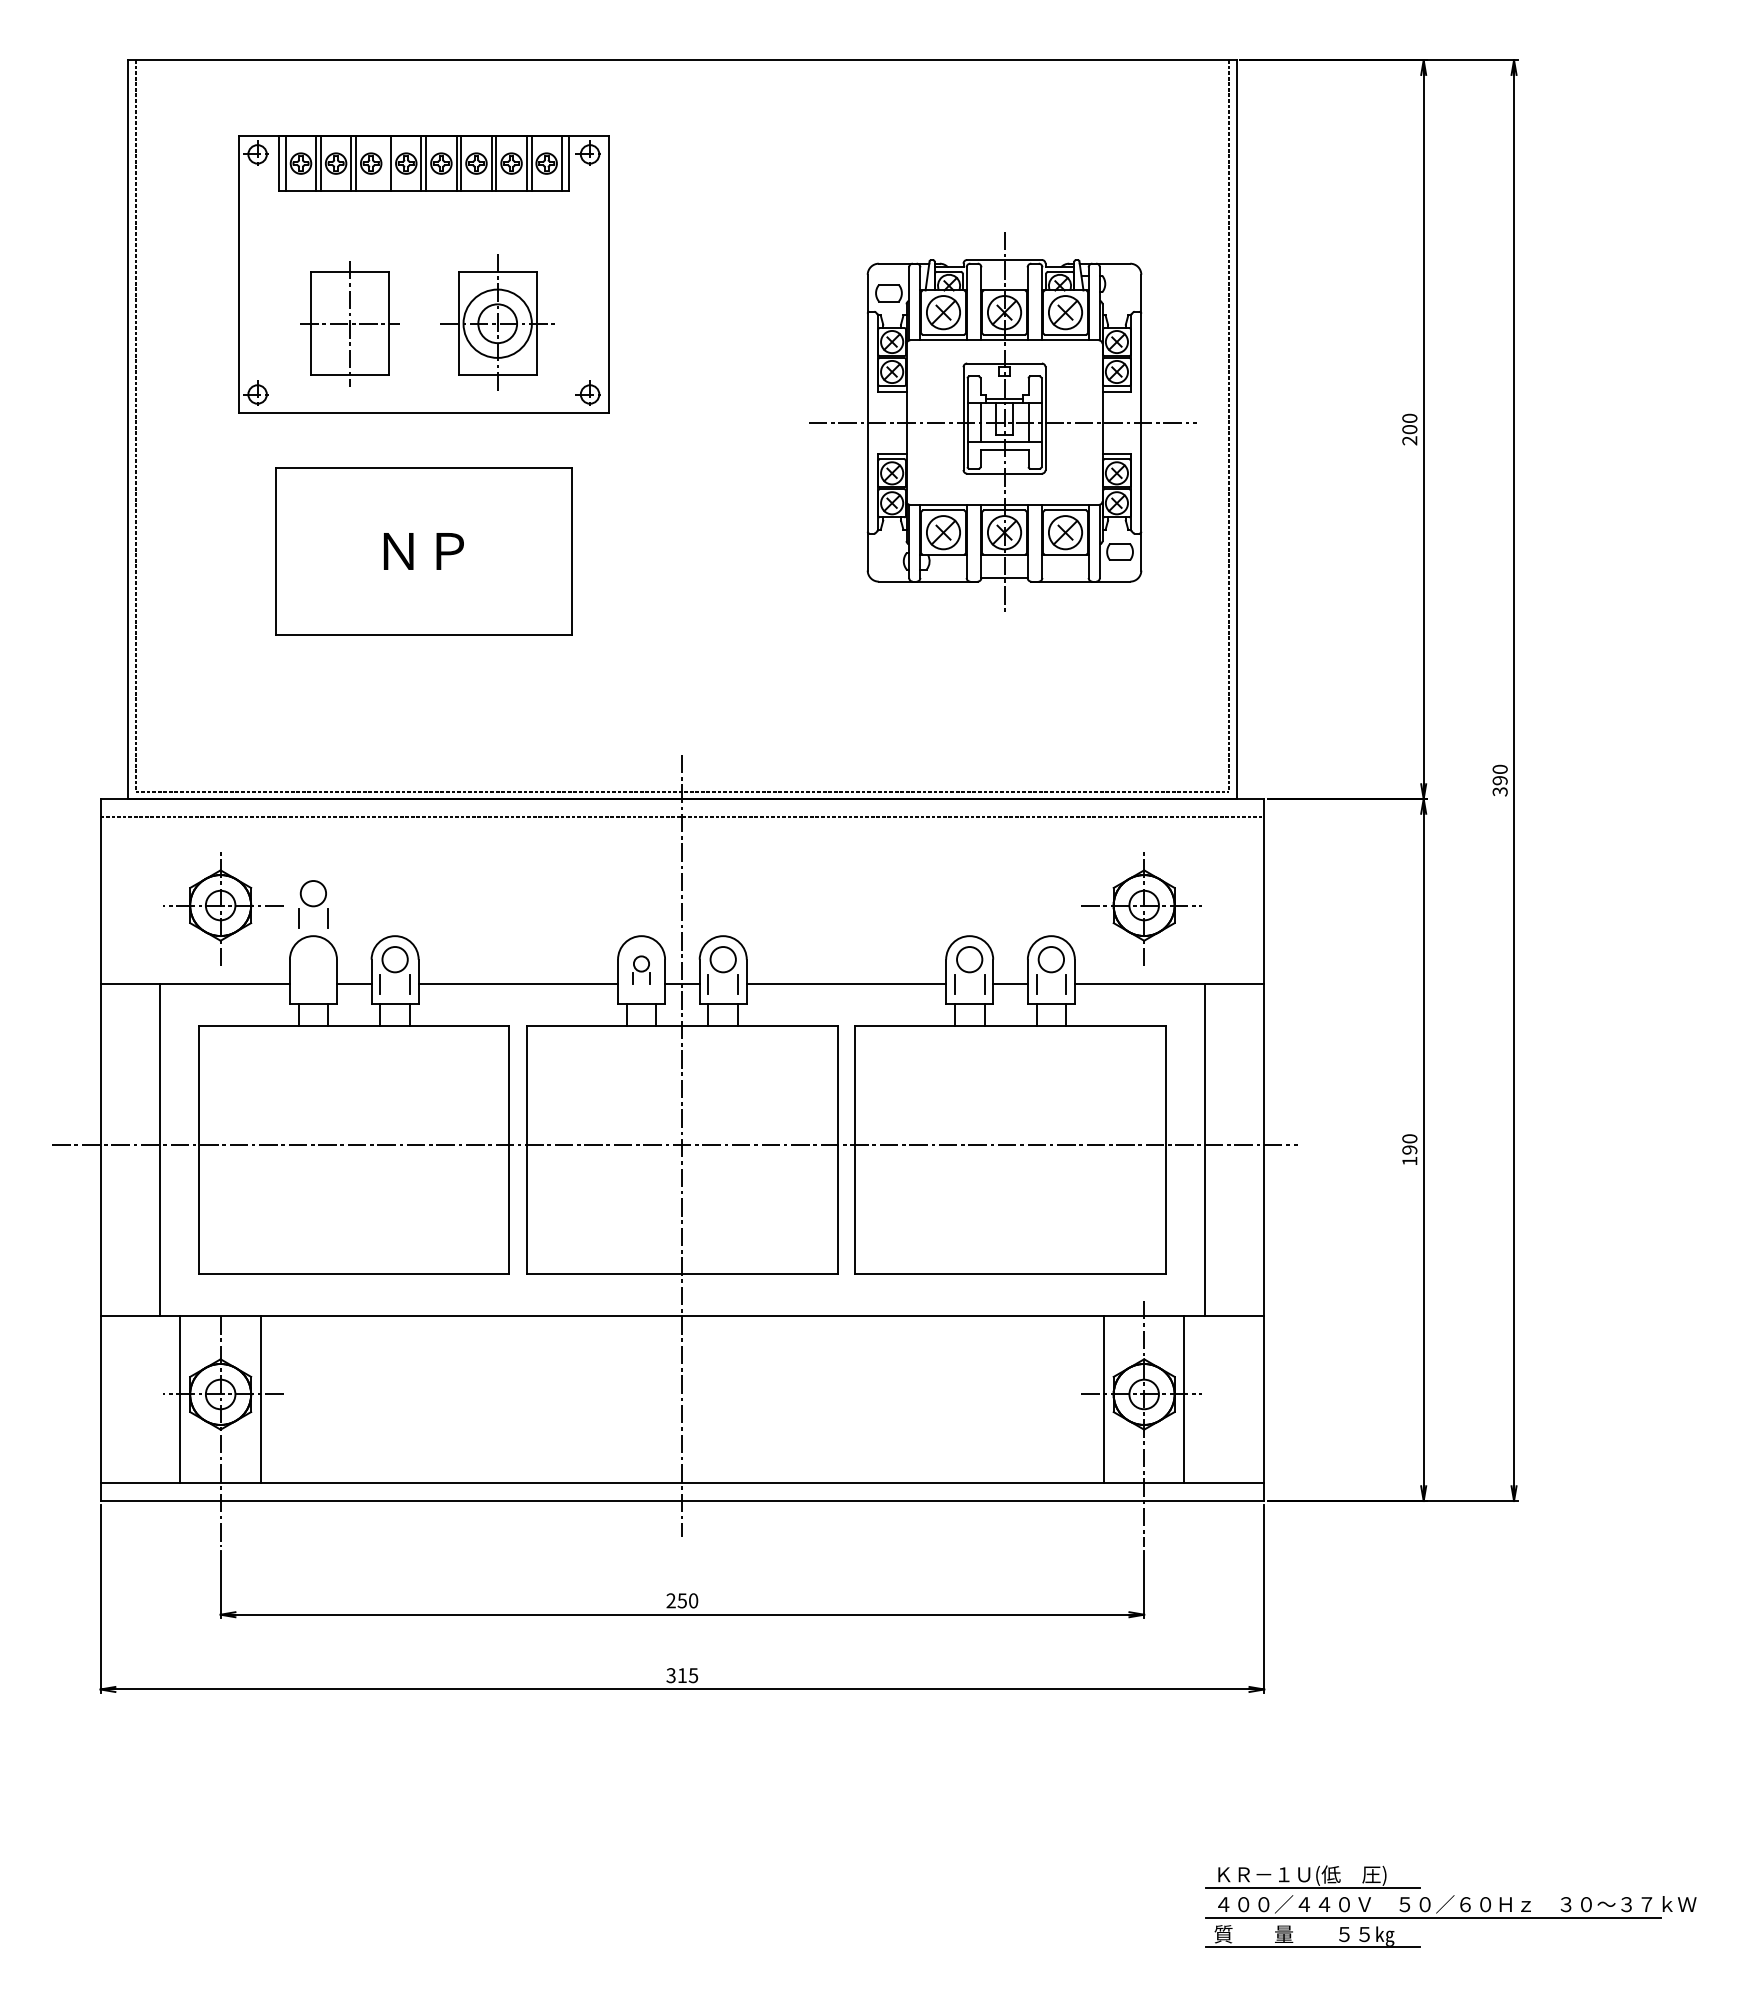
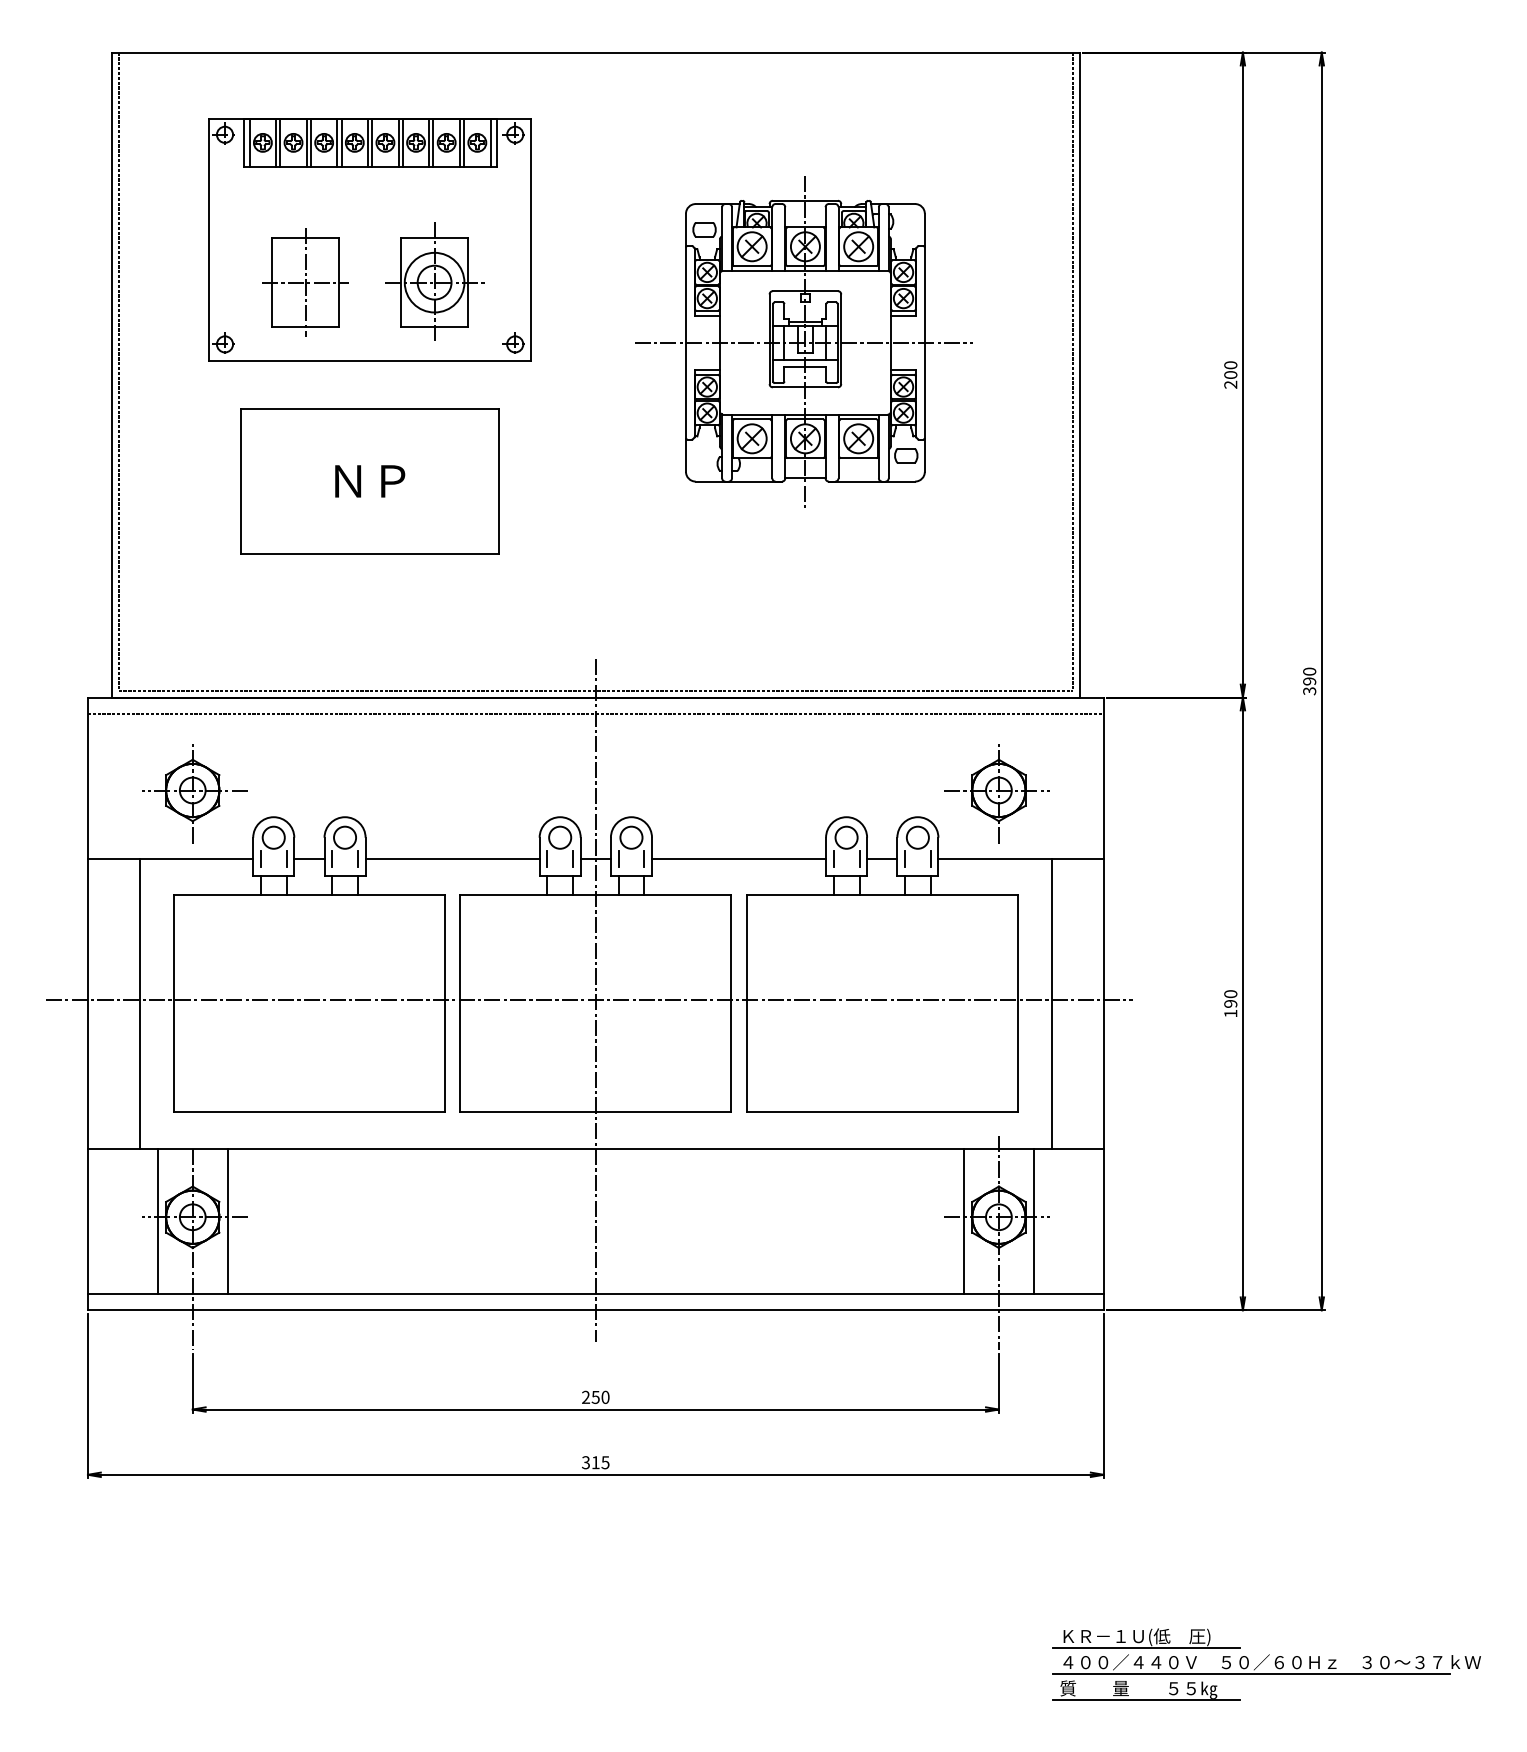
line: (386, 163) -> (337, 142), added
part: (1002, 421) -> (803, 341), moved
part: (313, 904) -> (273, 847), moved
part: (641, 970) -> (560, 847), size x1.67

